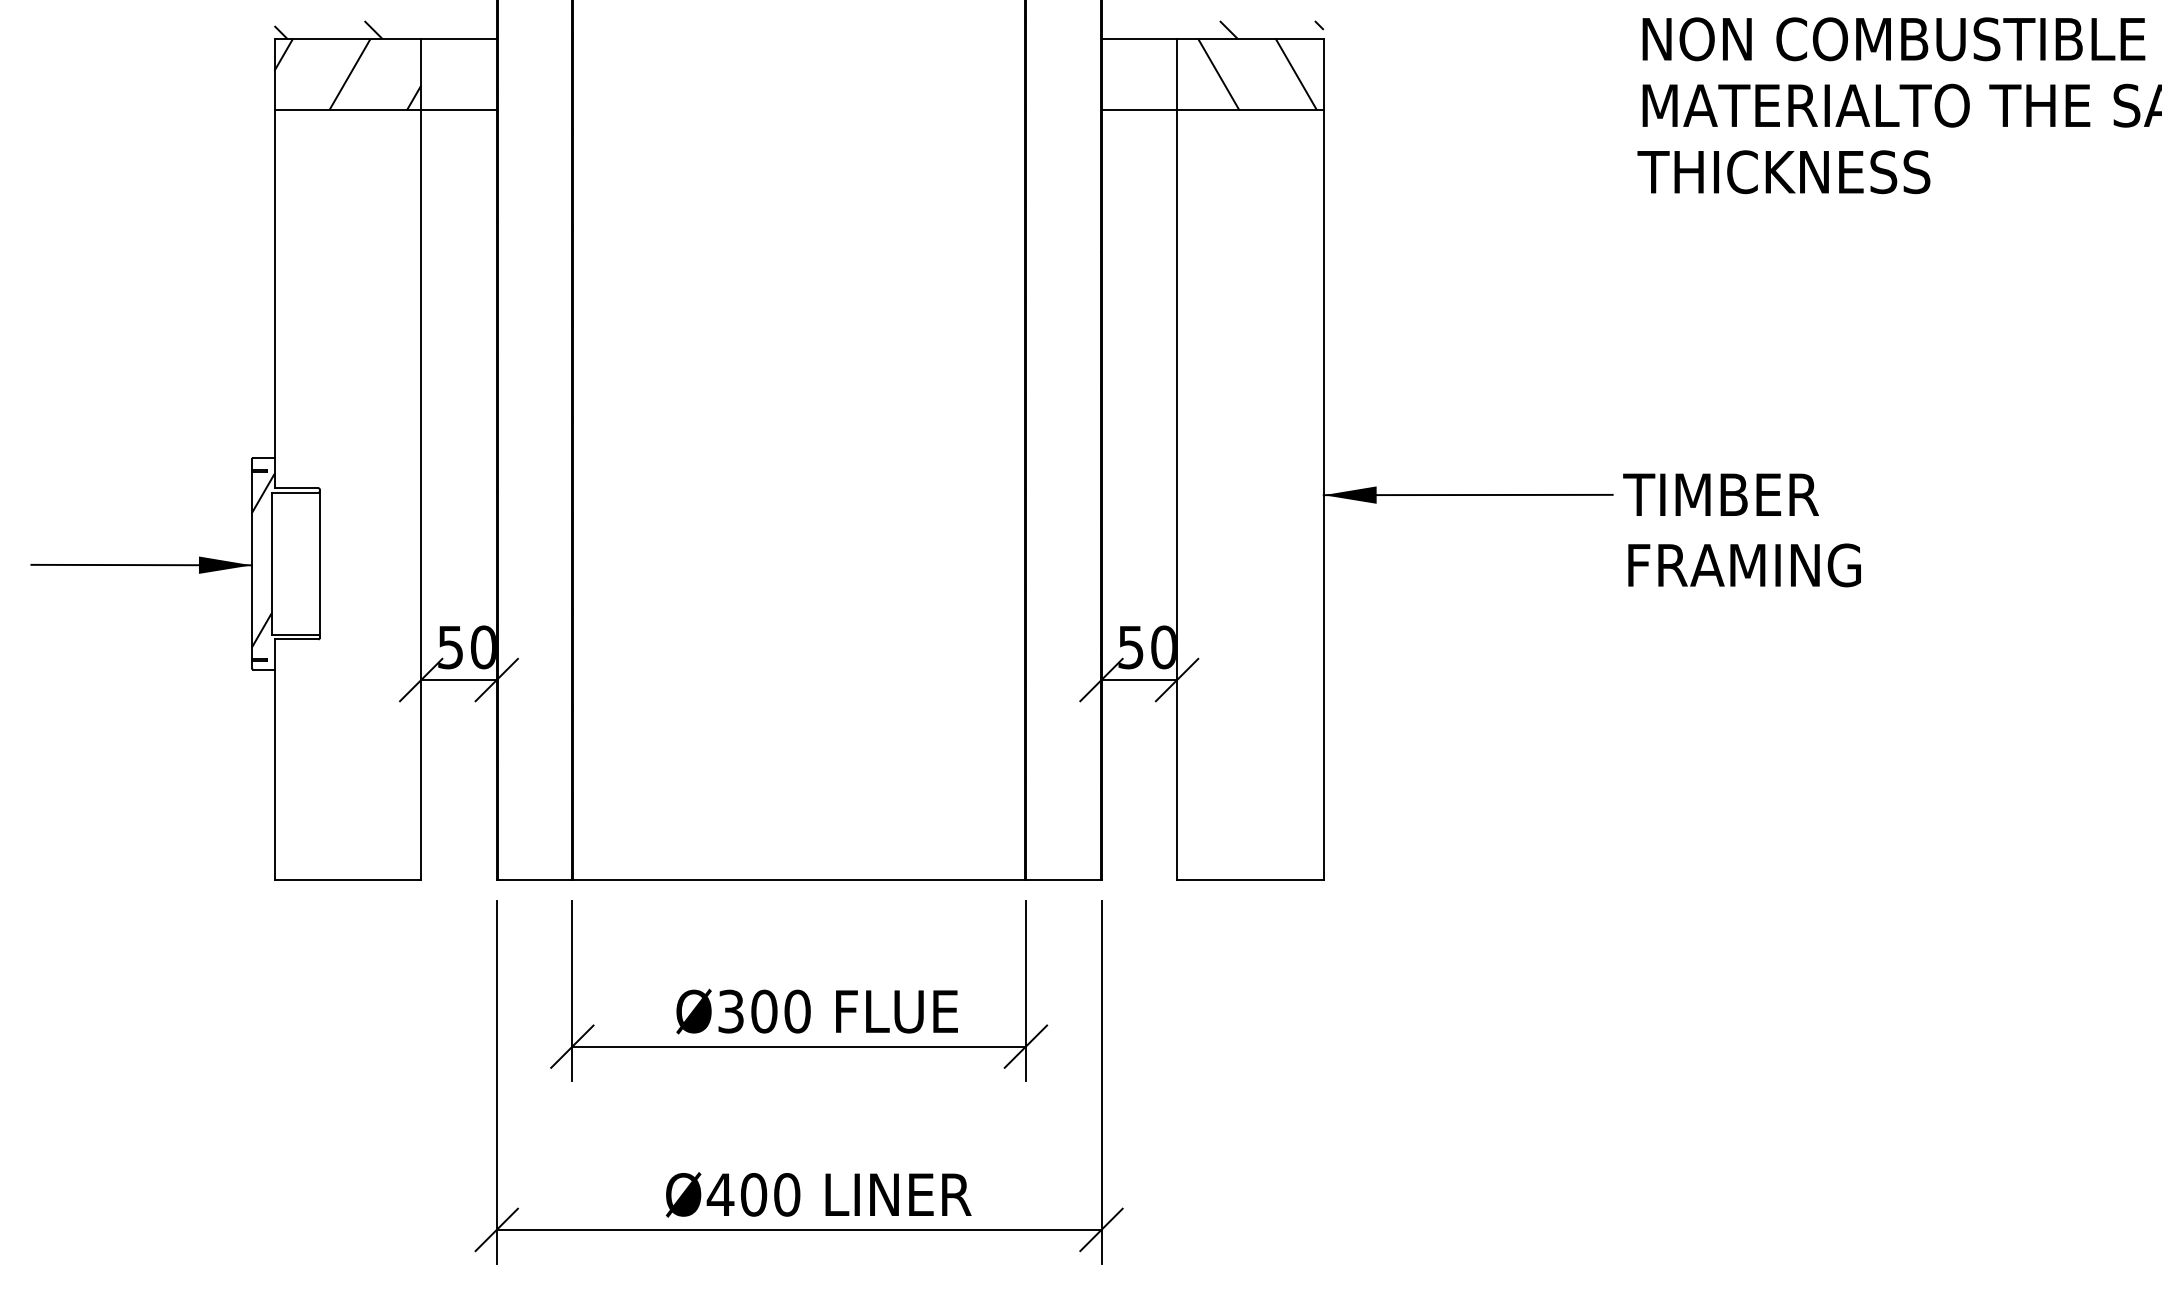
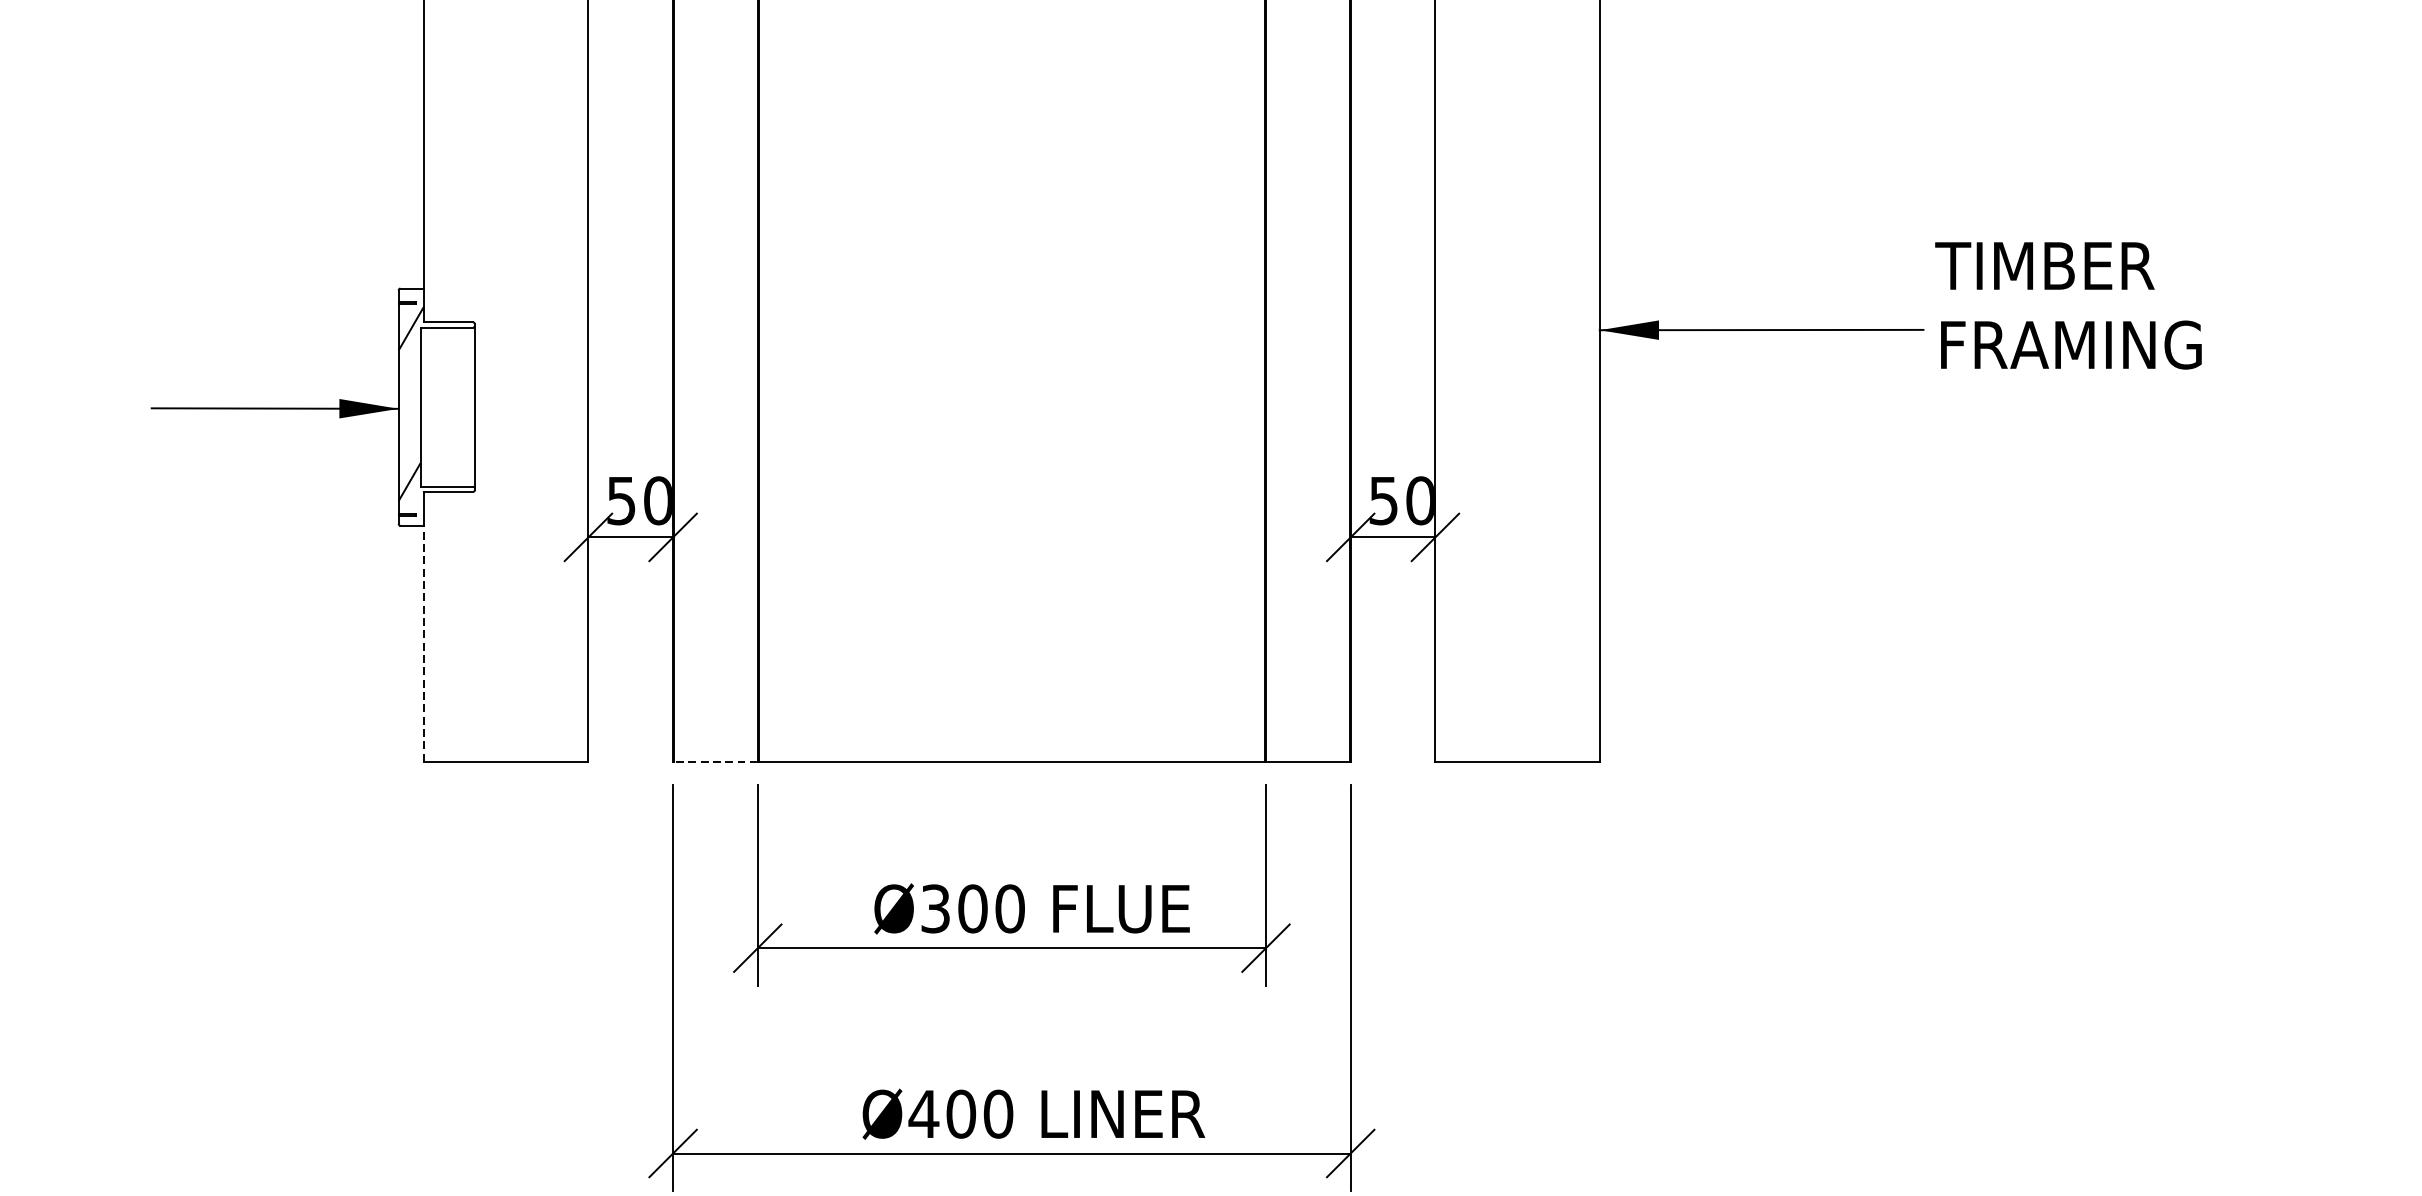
text: (1741, 530) -> (2067, 305), moved
line: (274, 774) -> (424, 643), solid -> dashed
line: (534, 880) -> (715, 761), solid -> dashed

